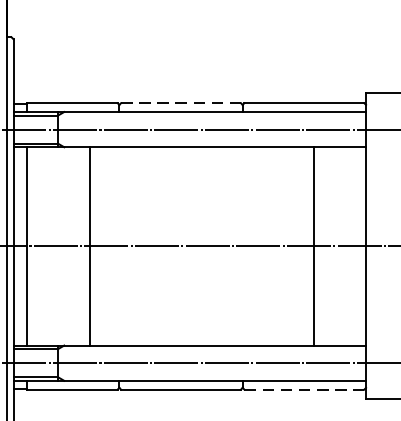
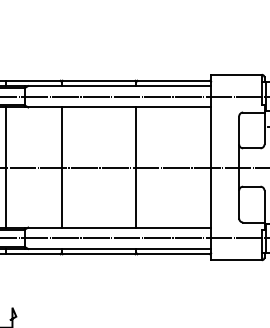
line: (181, 102) -> (99, 80), dashed -> solid
line: (89, 246) -> (61, 167), moved
line: (313, 246) -> (136, 167), moved
line: (305, 389) -> (174, 254), dashed -> solid

